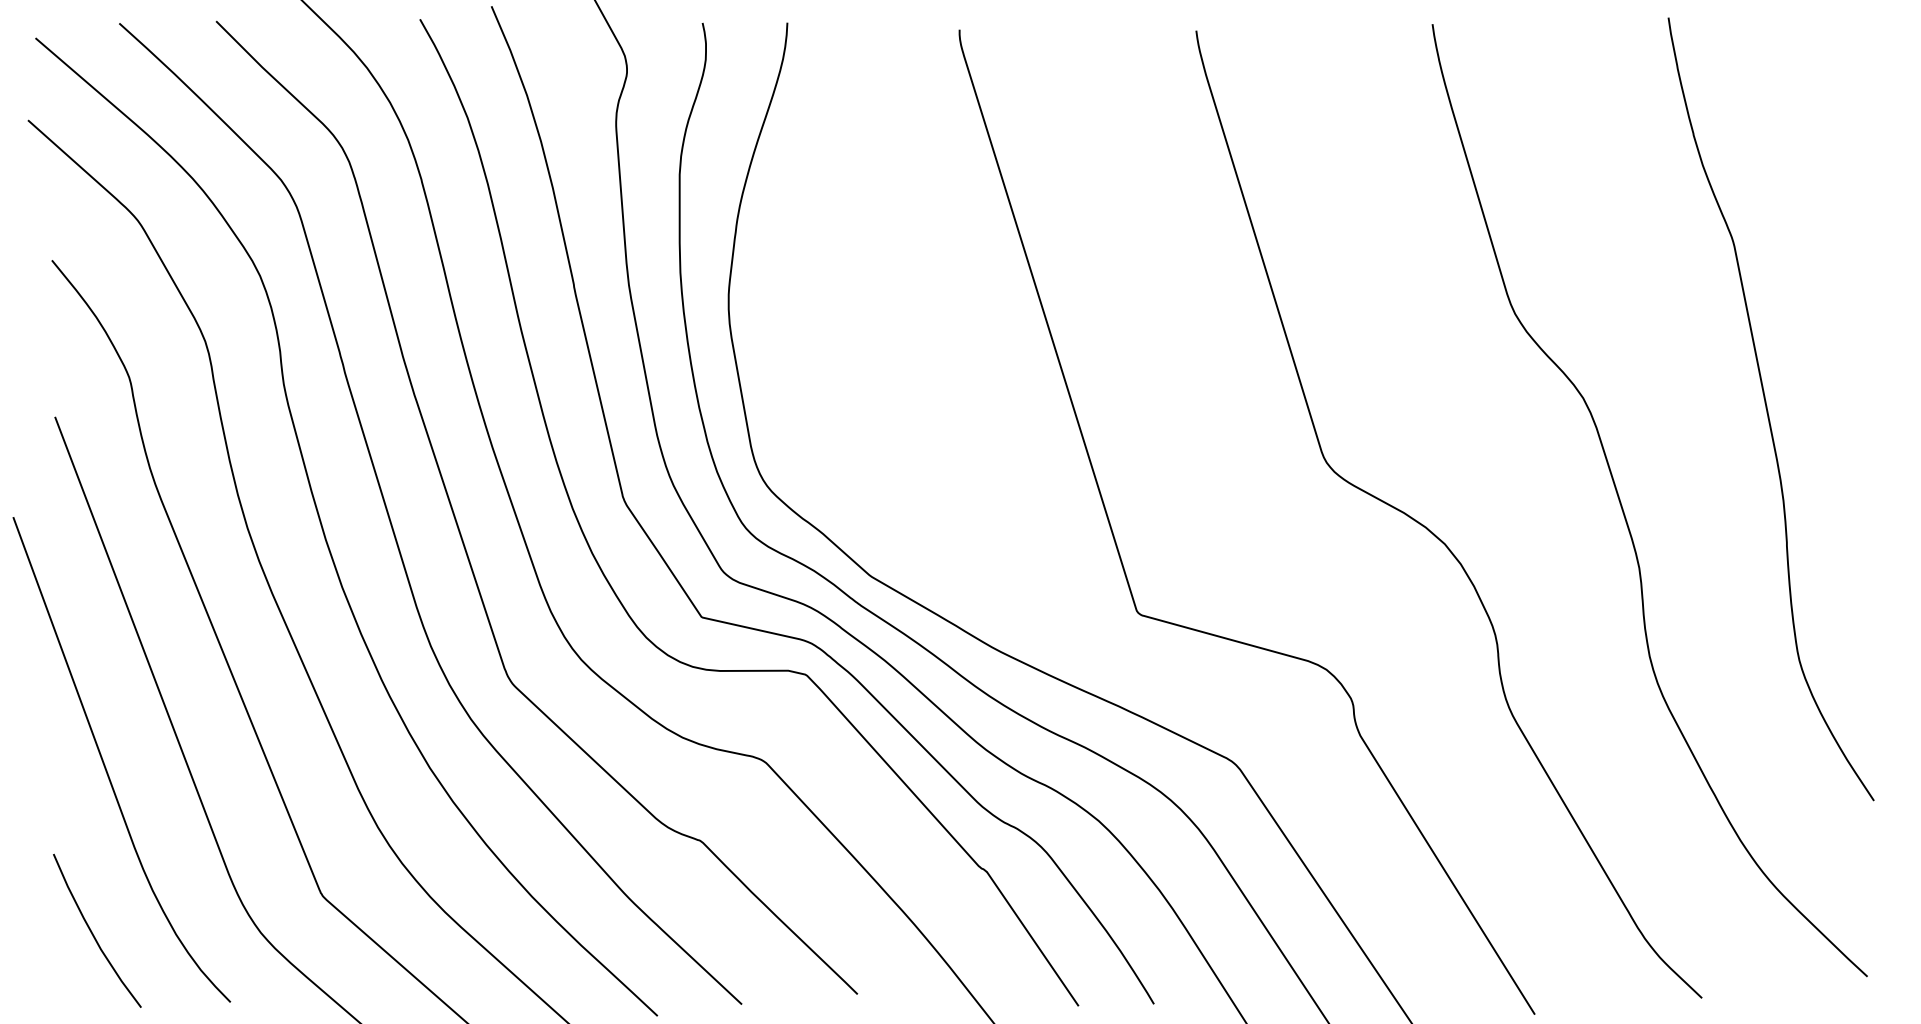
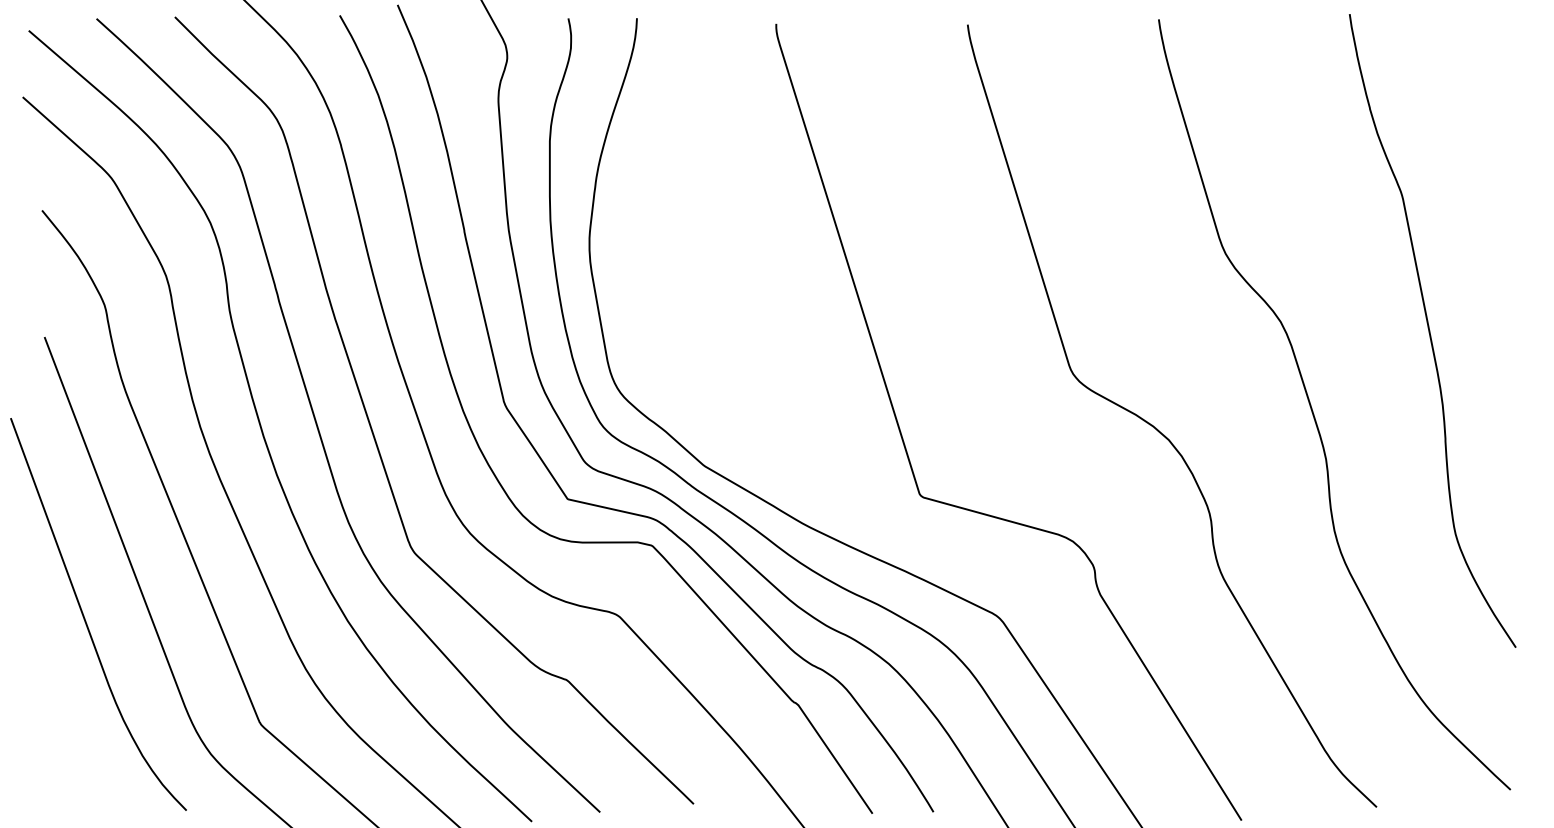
curve: (93, 933) -> (75, 754), removed

